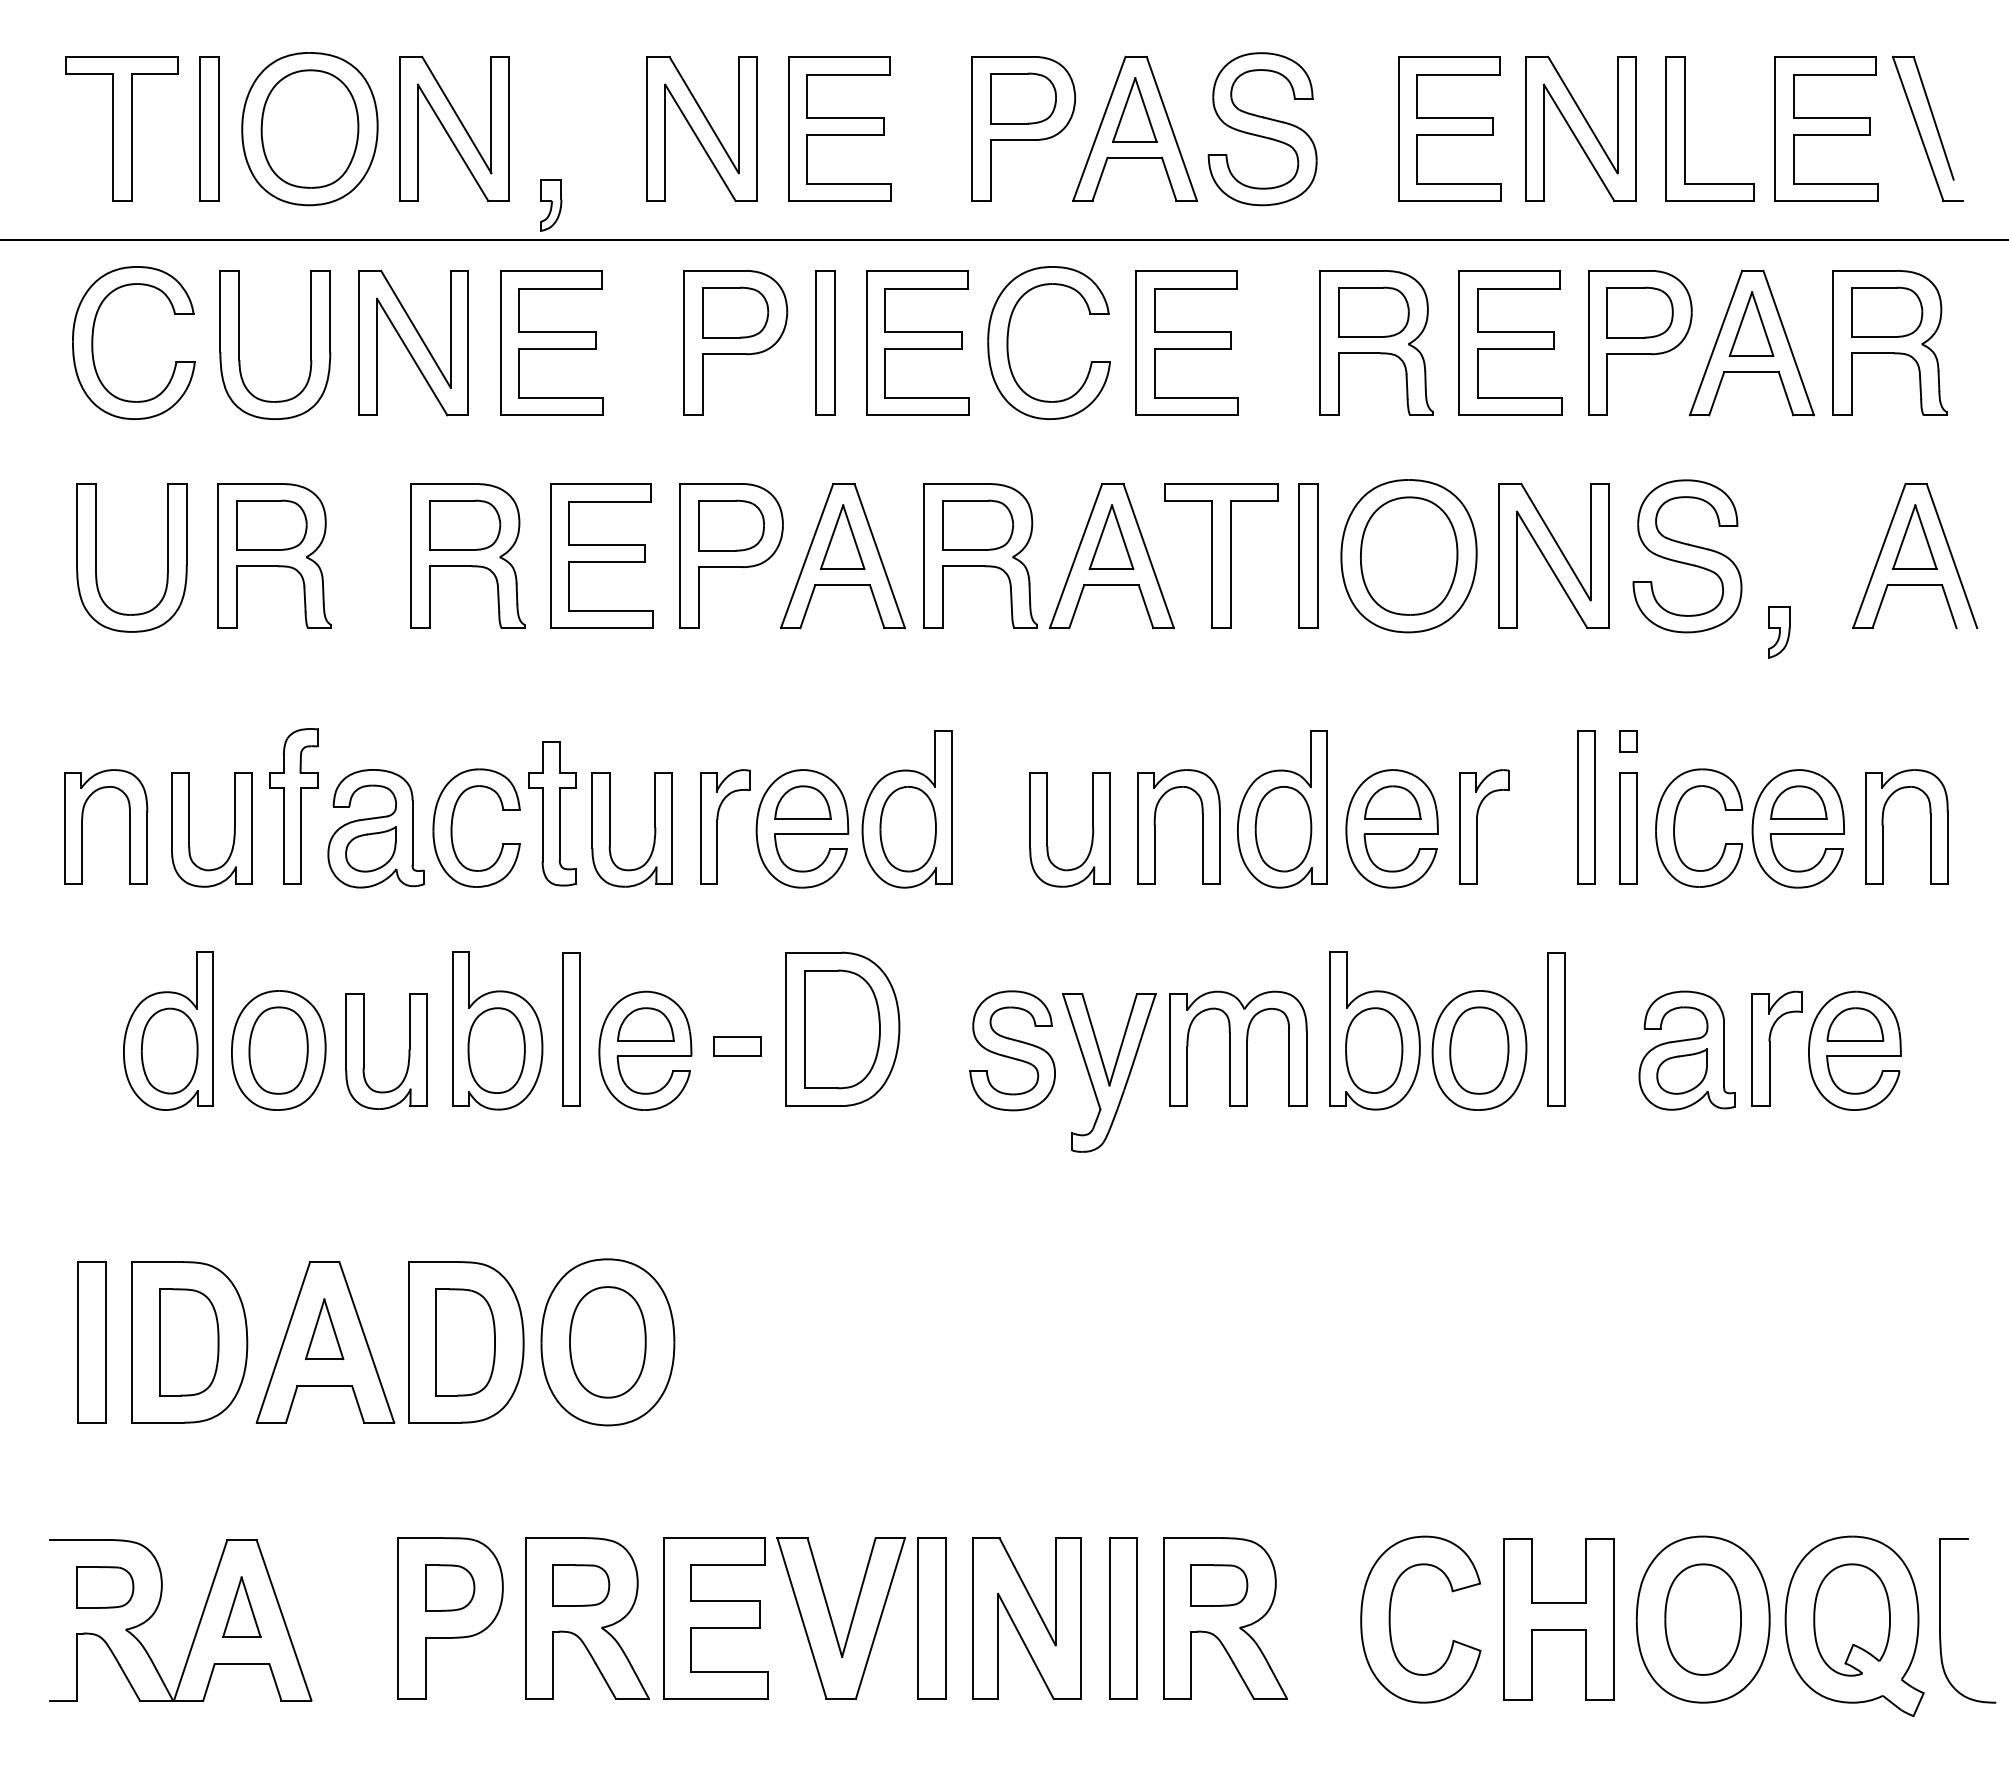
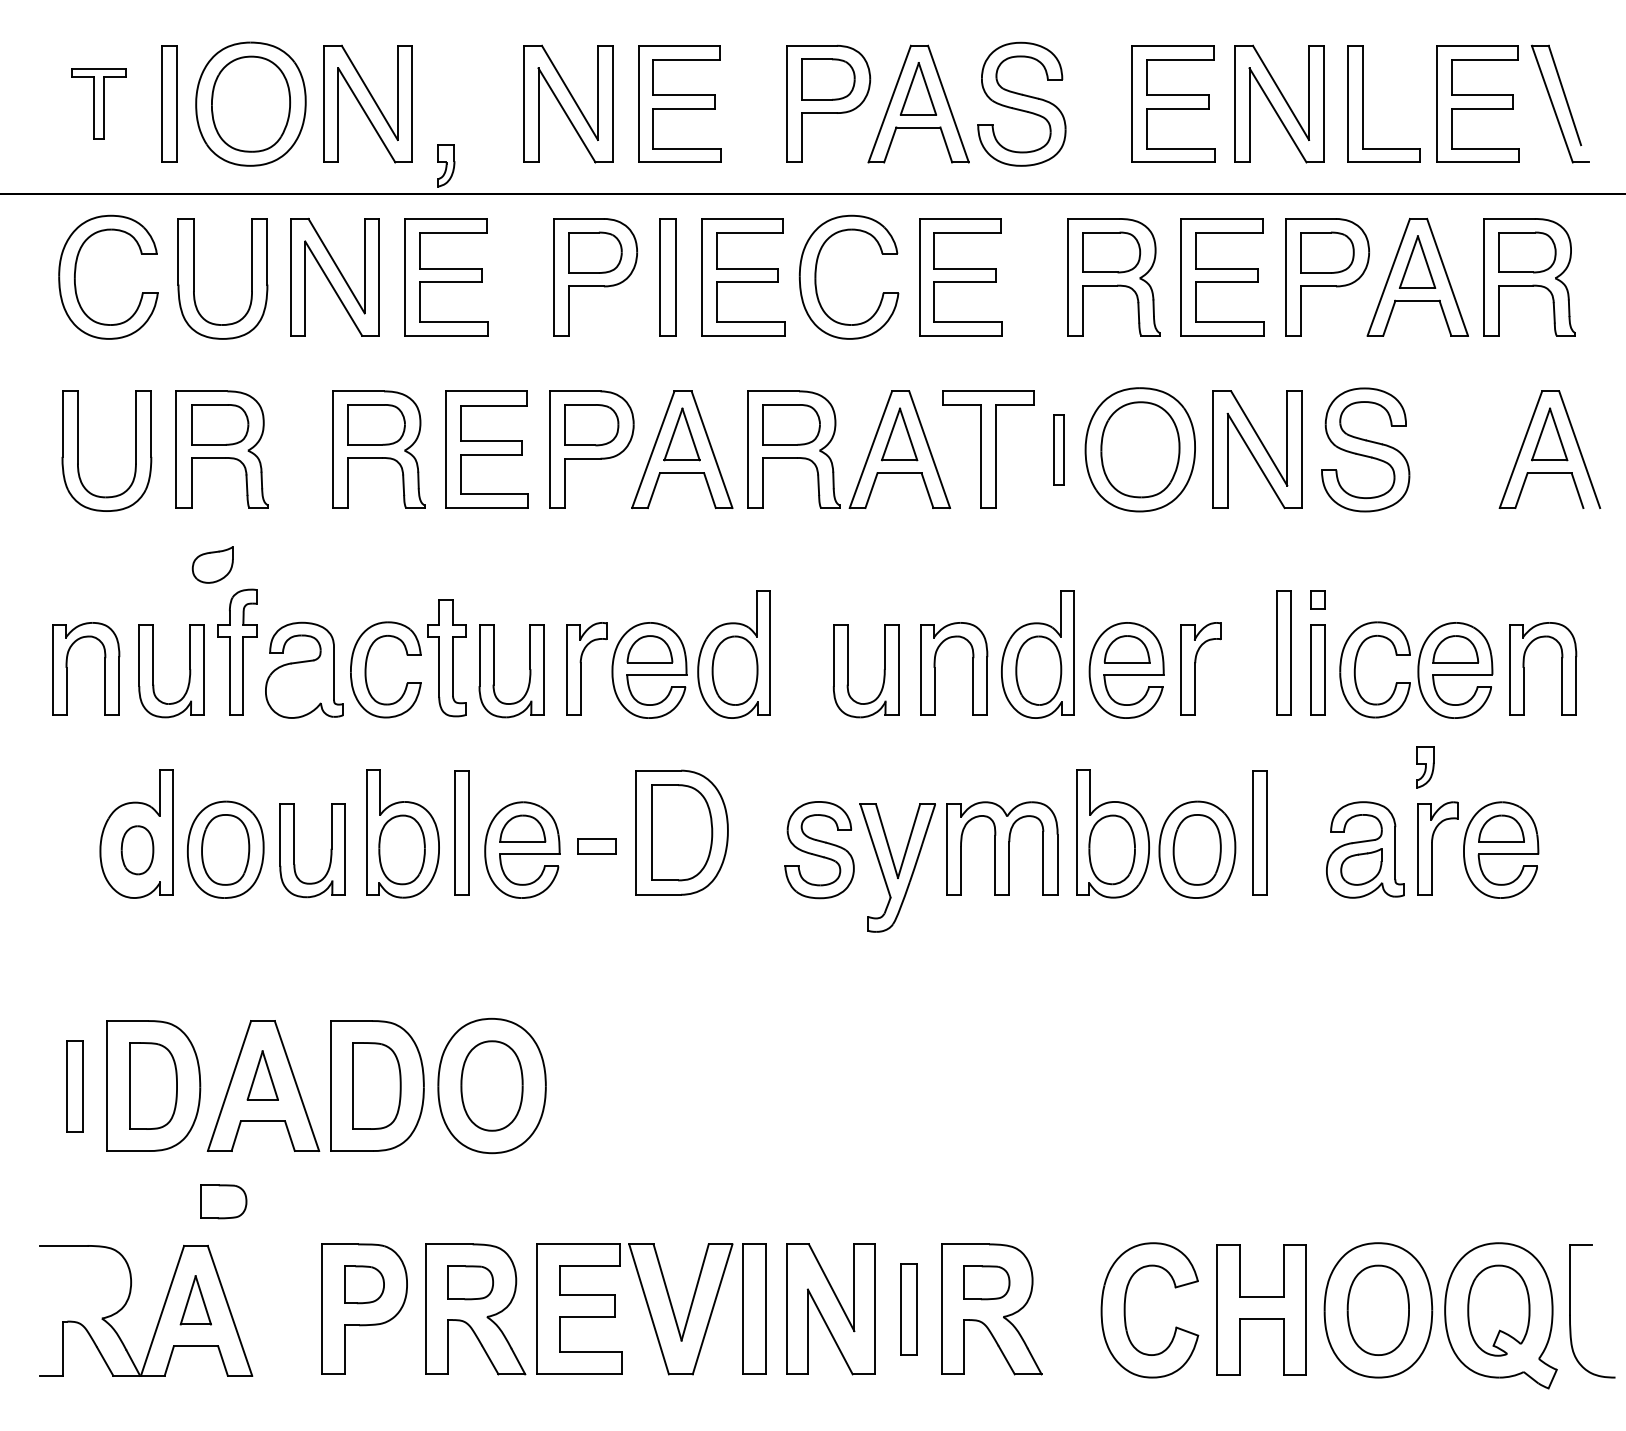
part: (121, 128) -> (98, 103), size x0.6
part: (1308, 555) -> (1058, 449), size x0.6
part: (1779, 632) -> (1425, 767), moved
part: (370, 849) -> (212, 564), moved
part: (169, 1050) -> (137, 849), size x0.7
part: (91, 1342) -> (74, 1086), size x0.7
part: (105, 1587) -> (223, 1201), moved
part: (1123, 1618) -> (909, 1309), size x0.7

